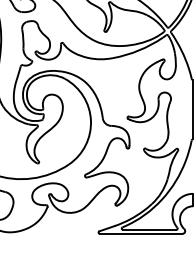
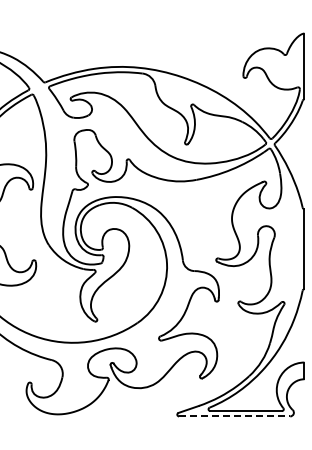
line: (141, 233) -> (234, 416), solid -> dashed

